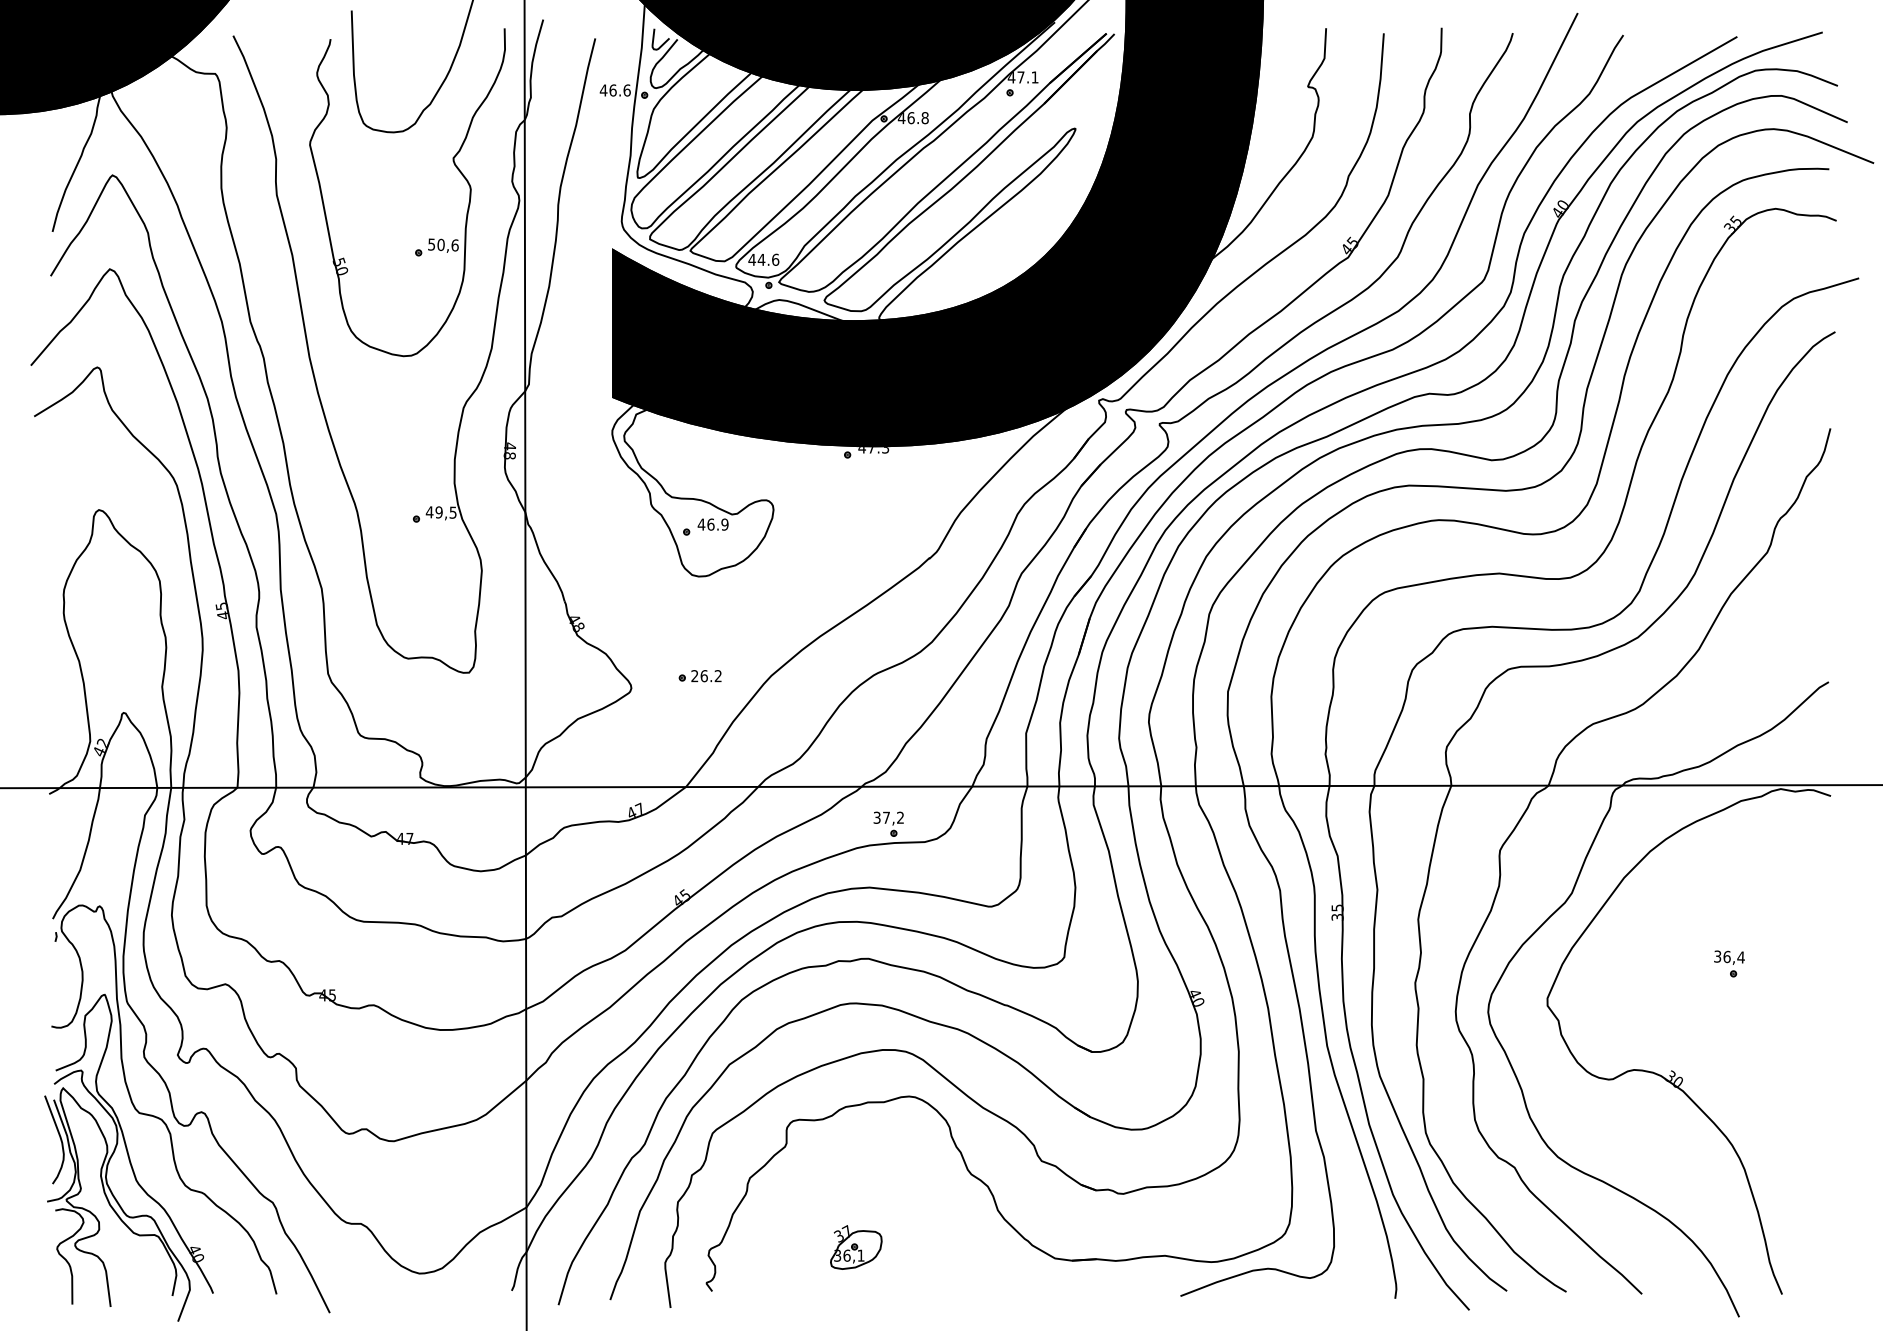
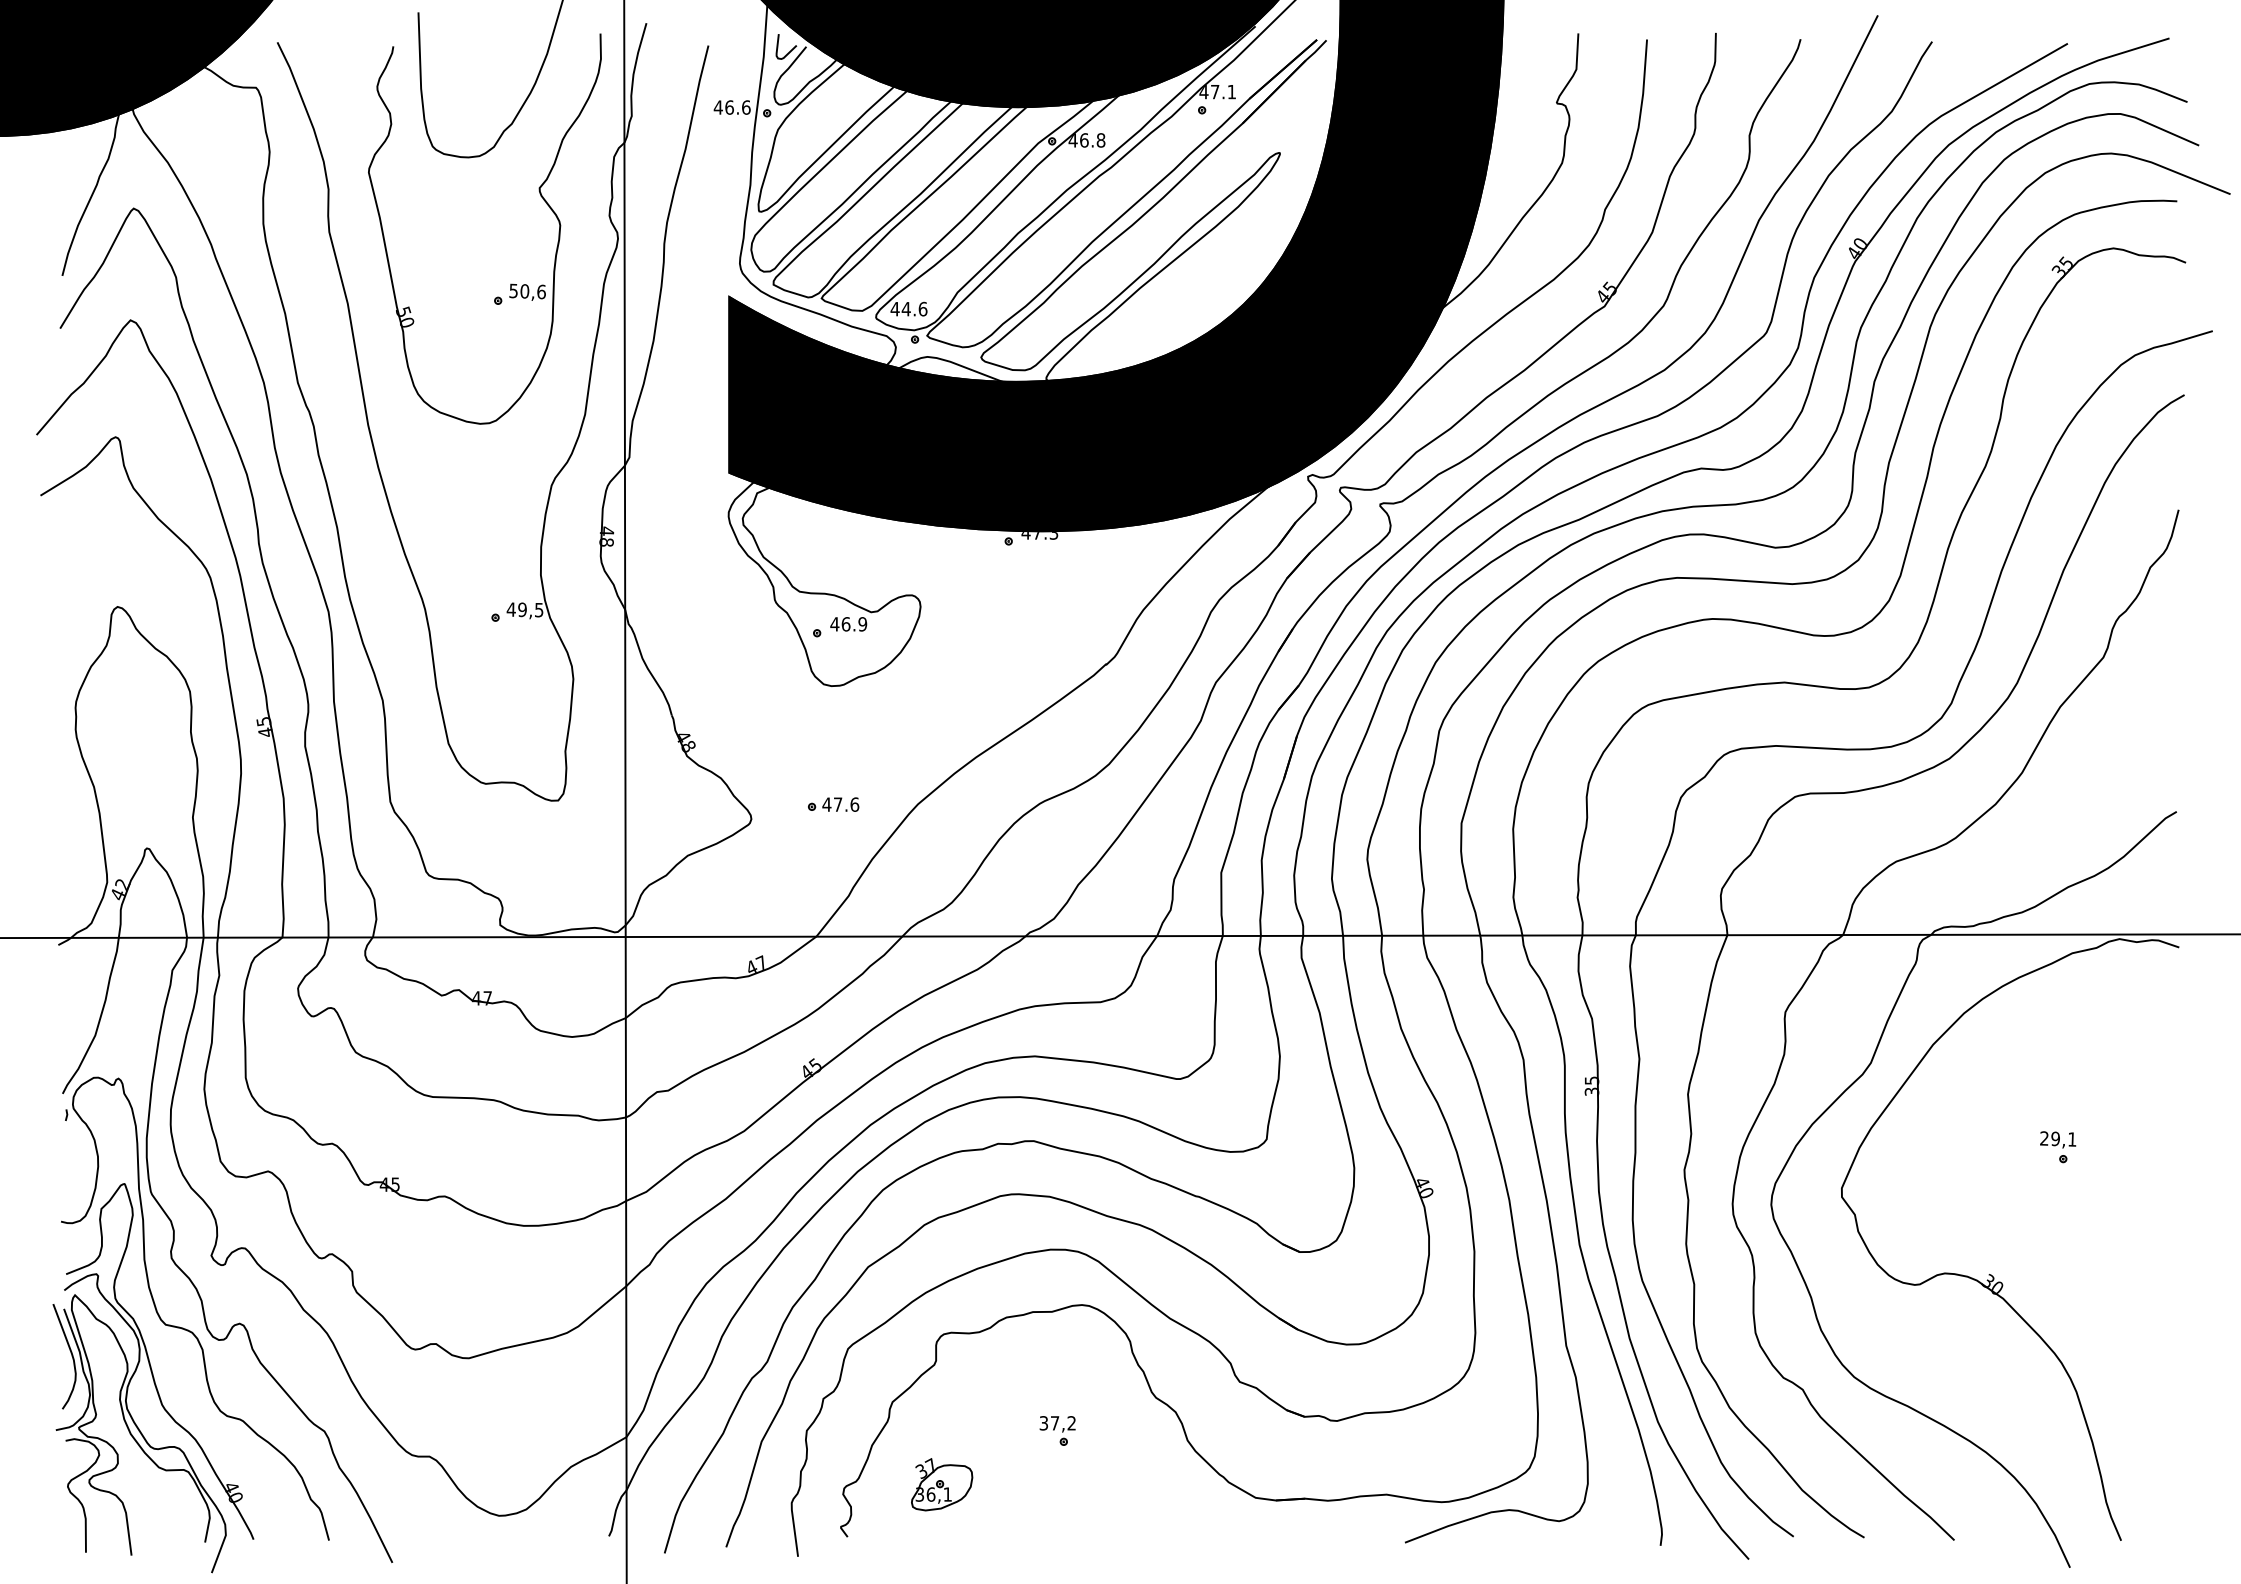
text: (706, 676) -> (840, 804), 26.2 -> 47.6
part: (888, 823) -> (1057, 1430), moved
text: (1729, 956) -> (2058, 1138), 36,4 -> 29,1
part: (856, 1247) -> (942, 1484), moved

